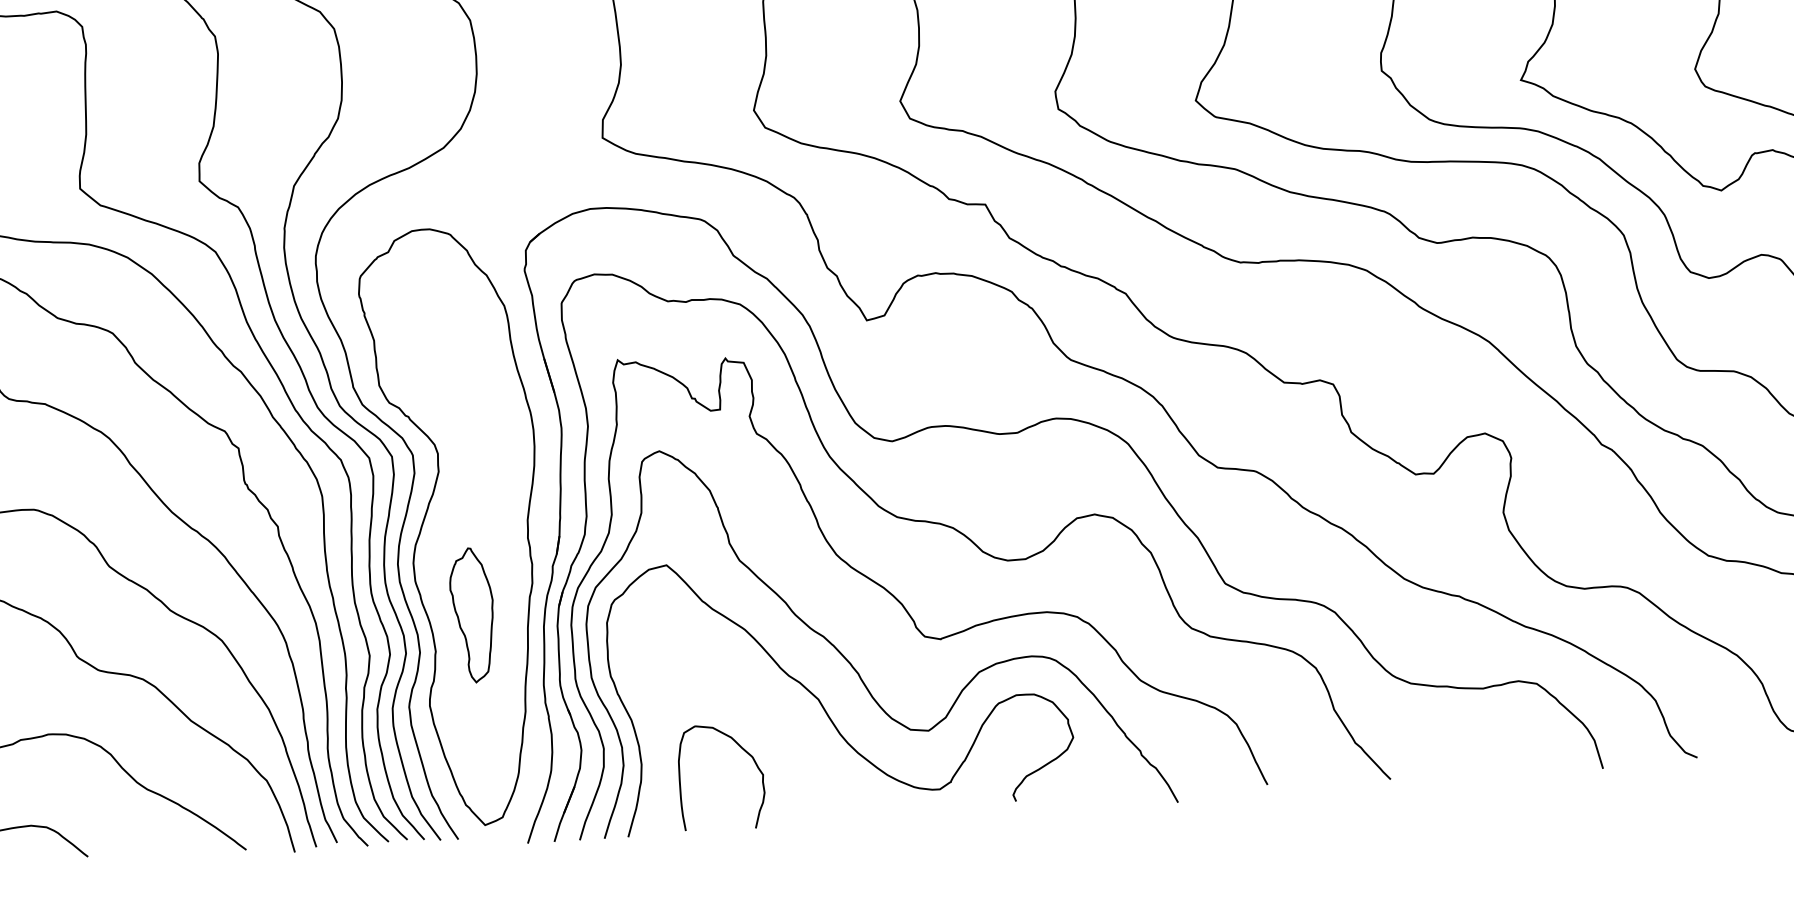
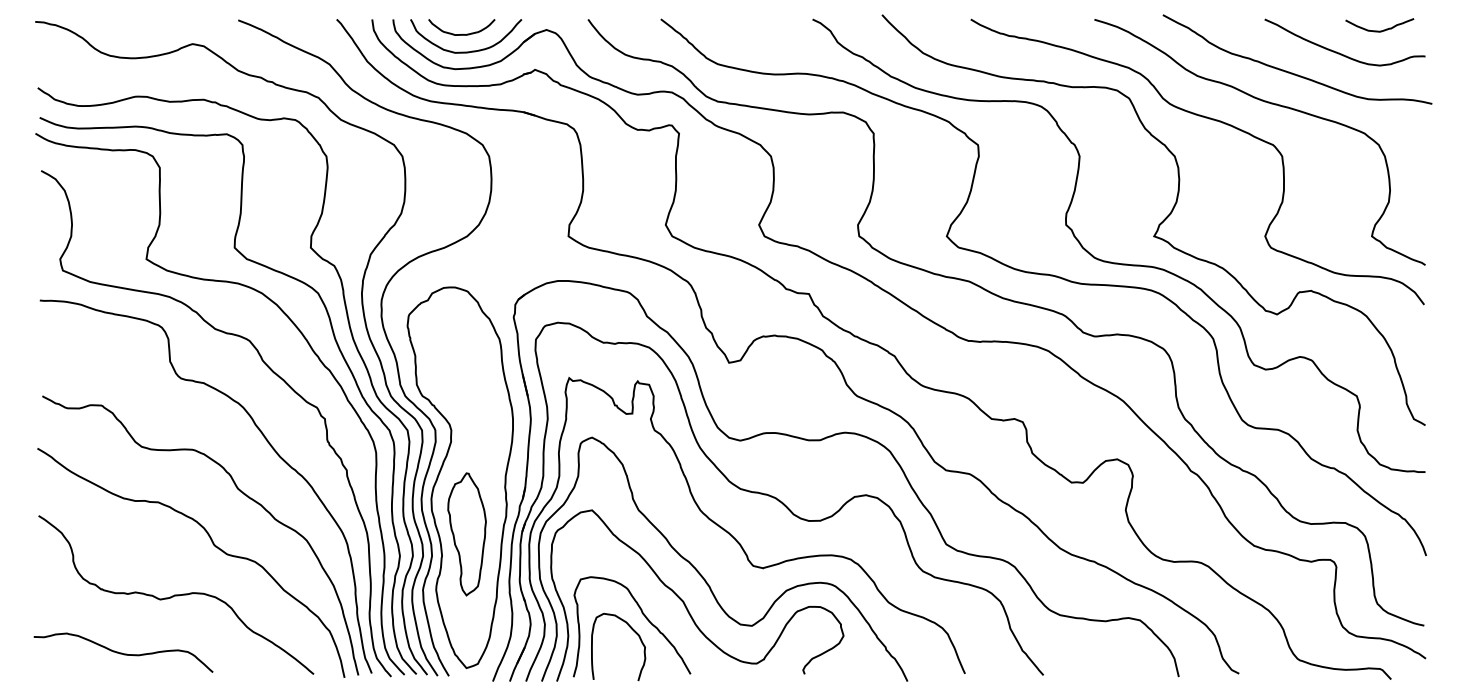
part: (471, 615) -> (466, 534), size x1.43
curve: (760, 729) -> (645, 618), added

